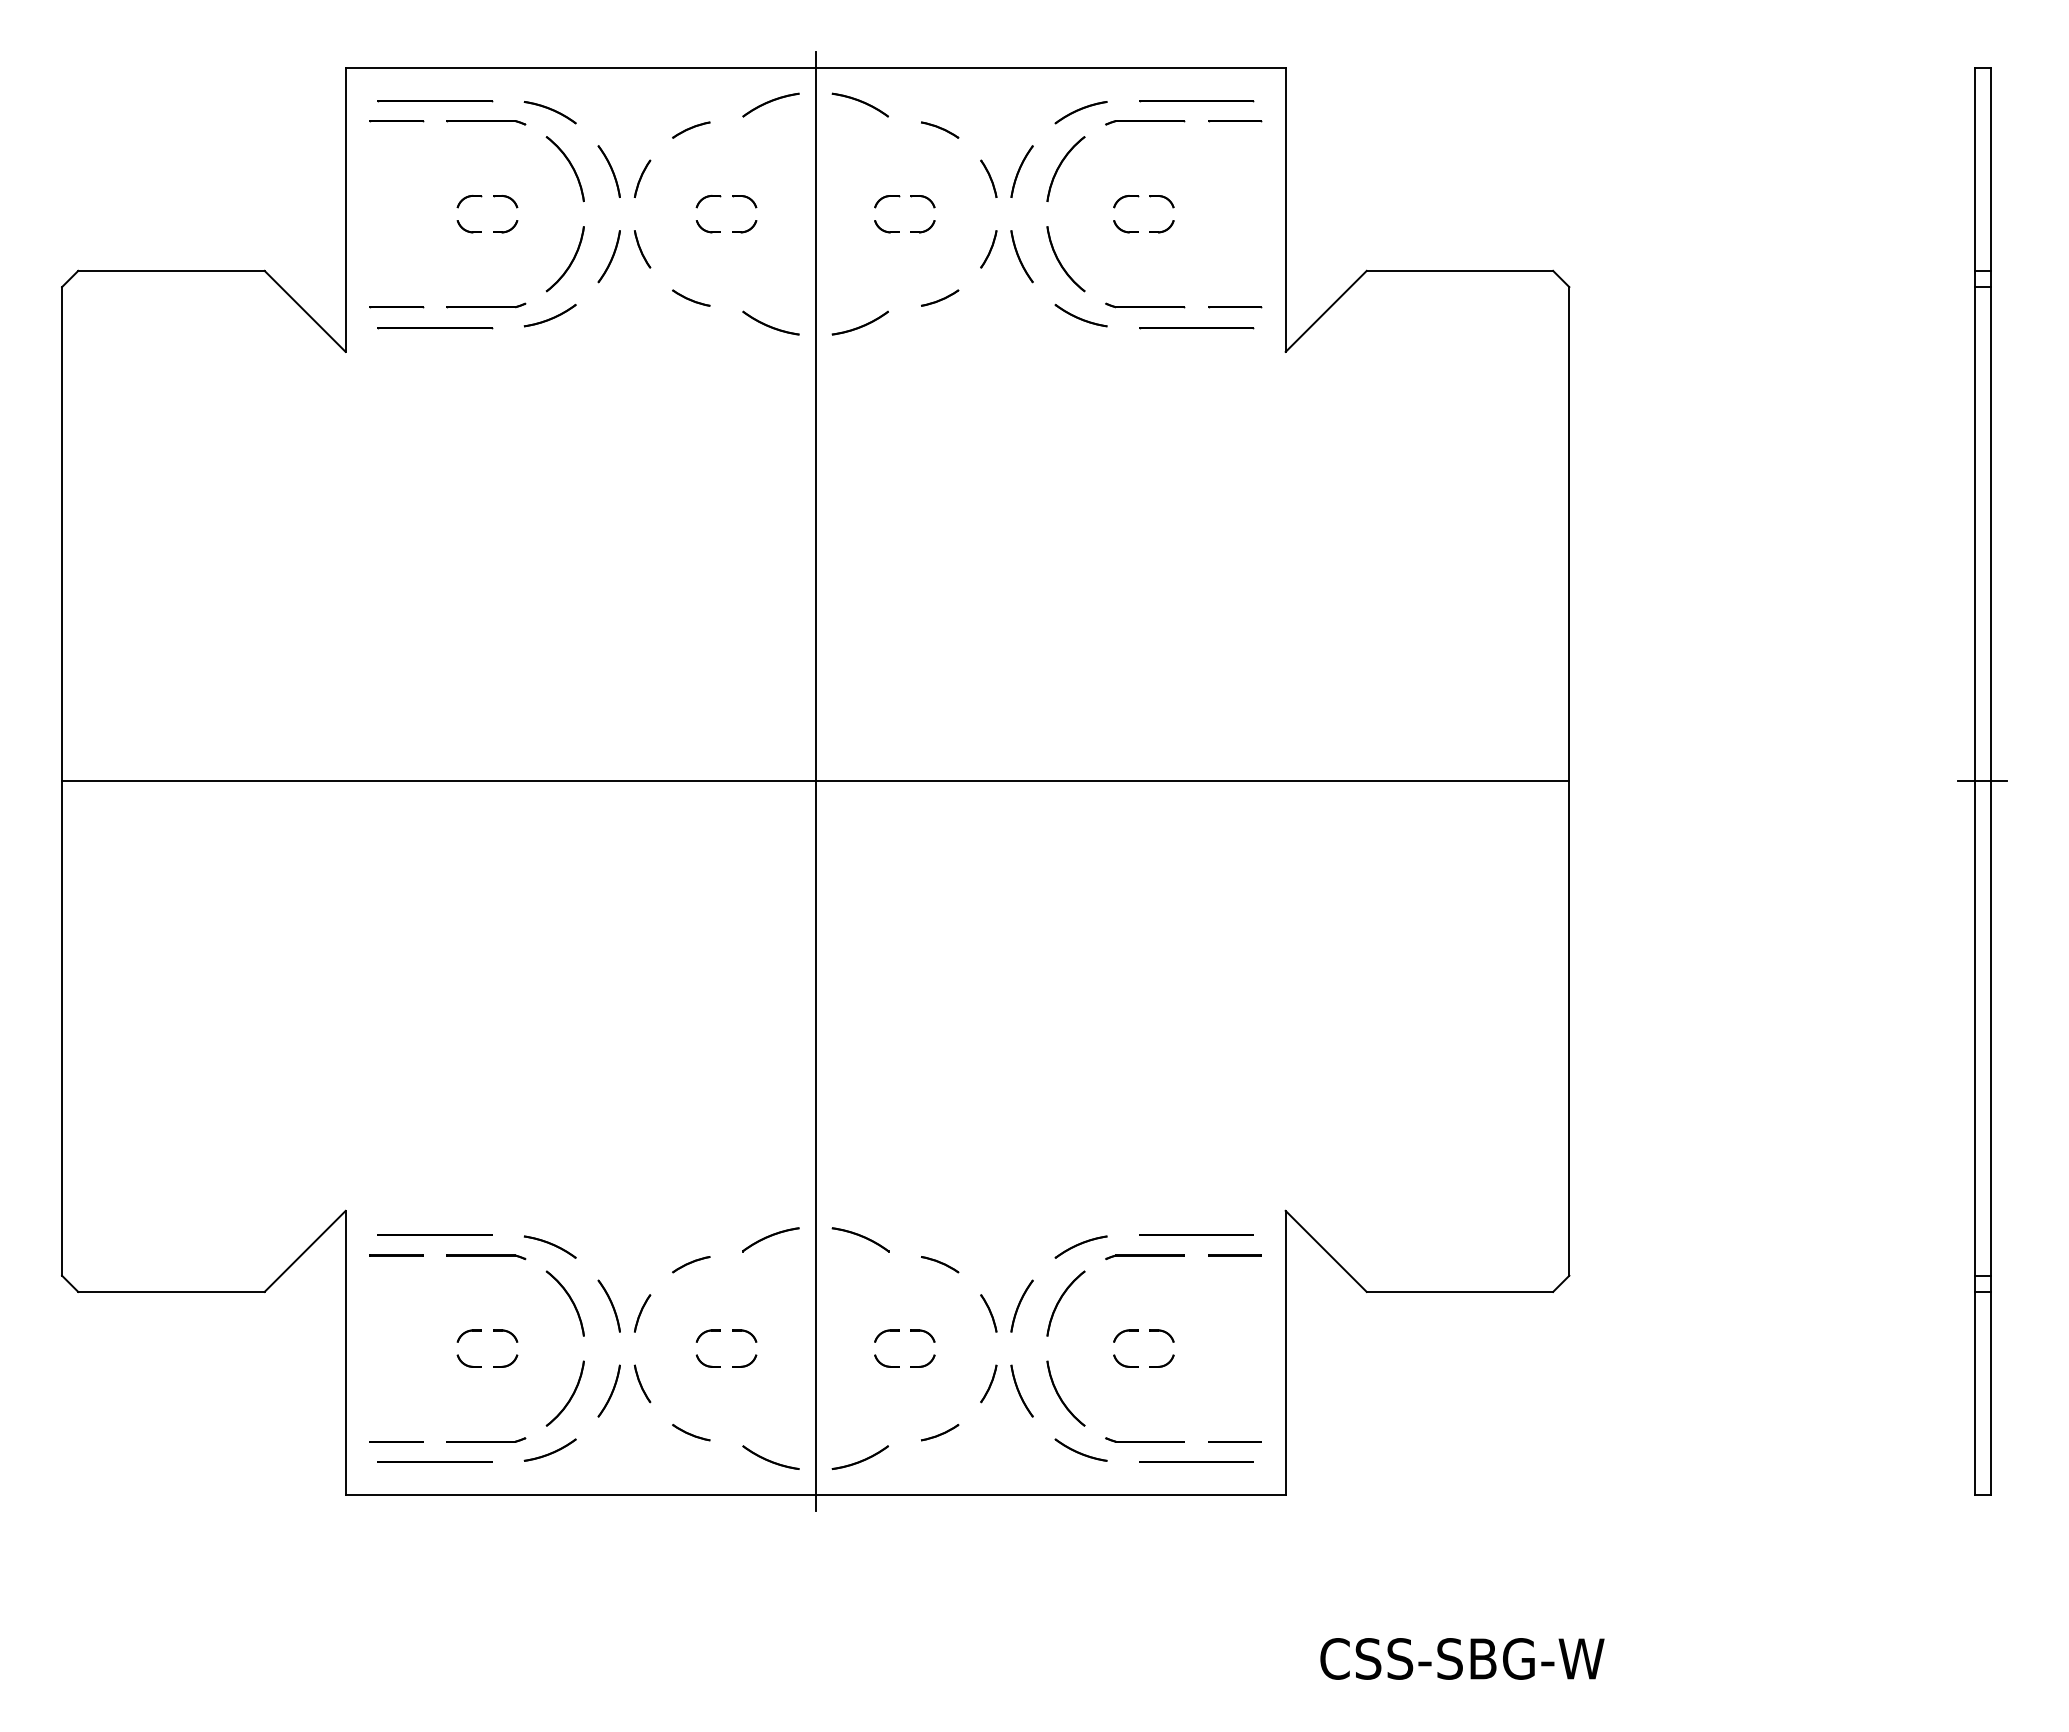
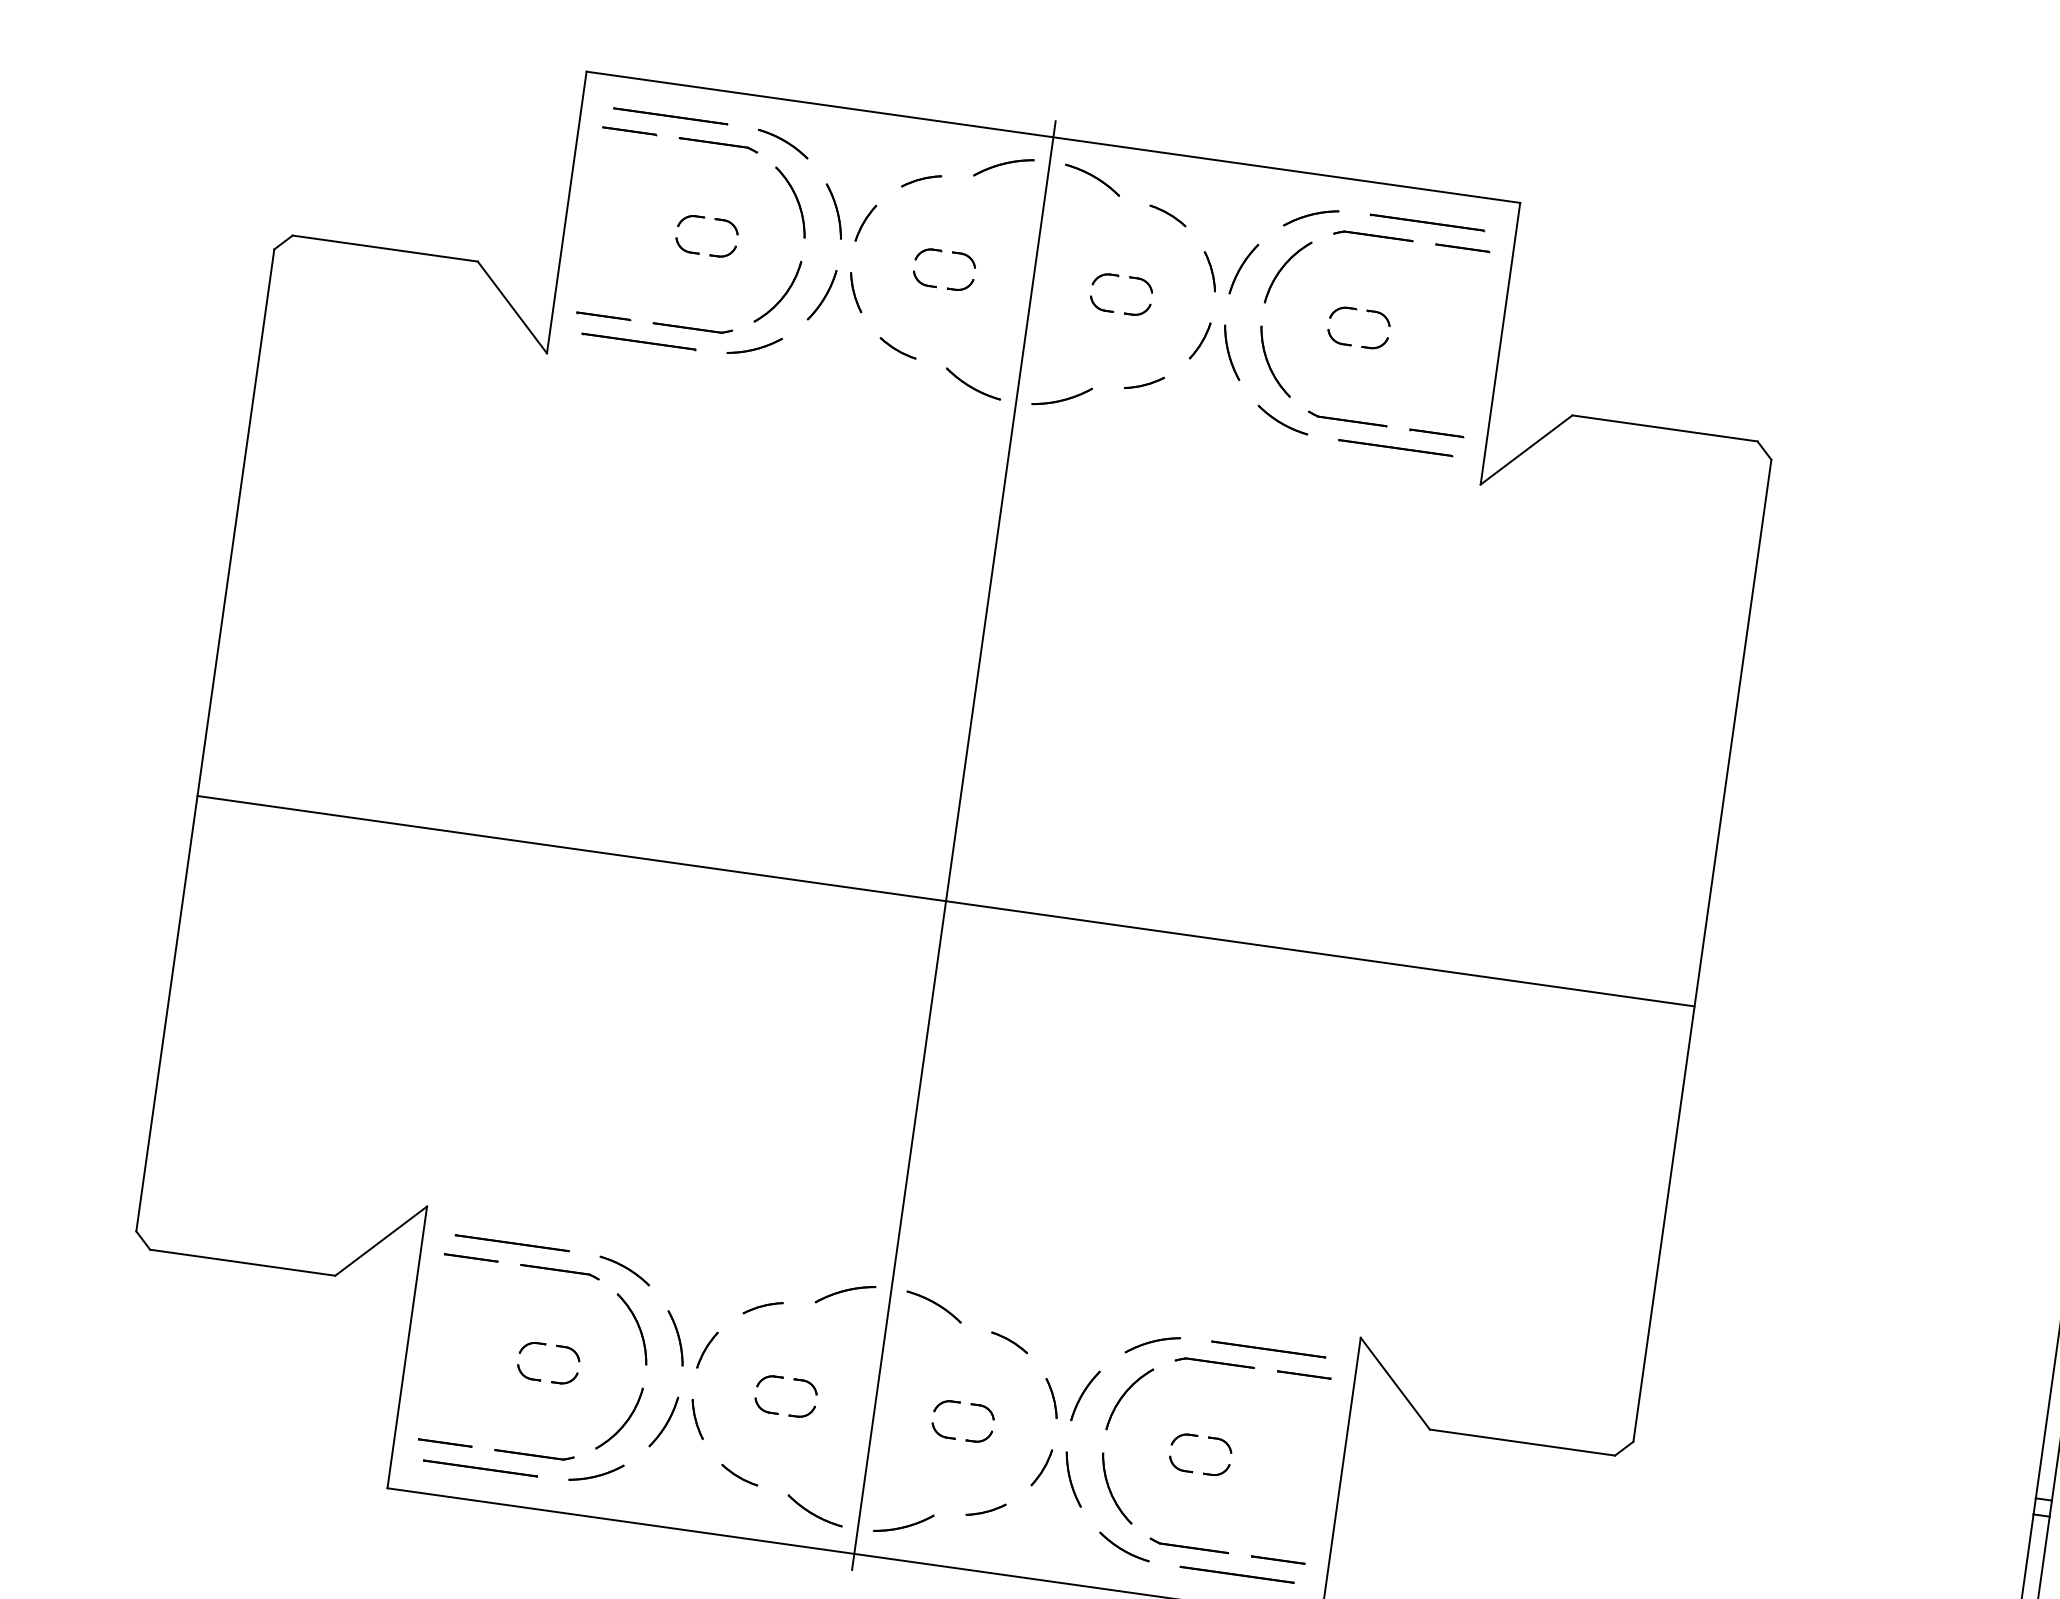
line: (815, 781) -> (945, 901), moved

